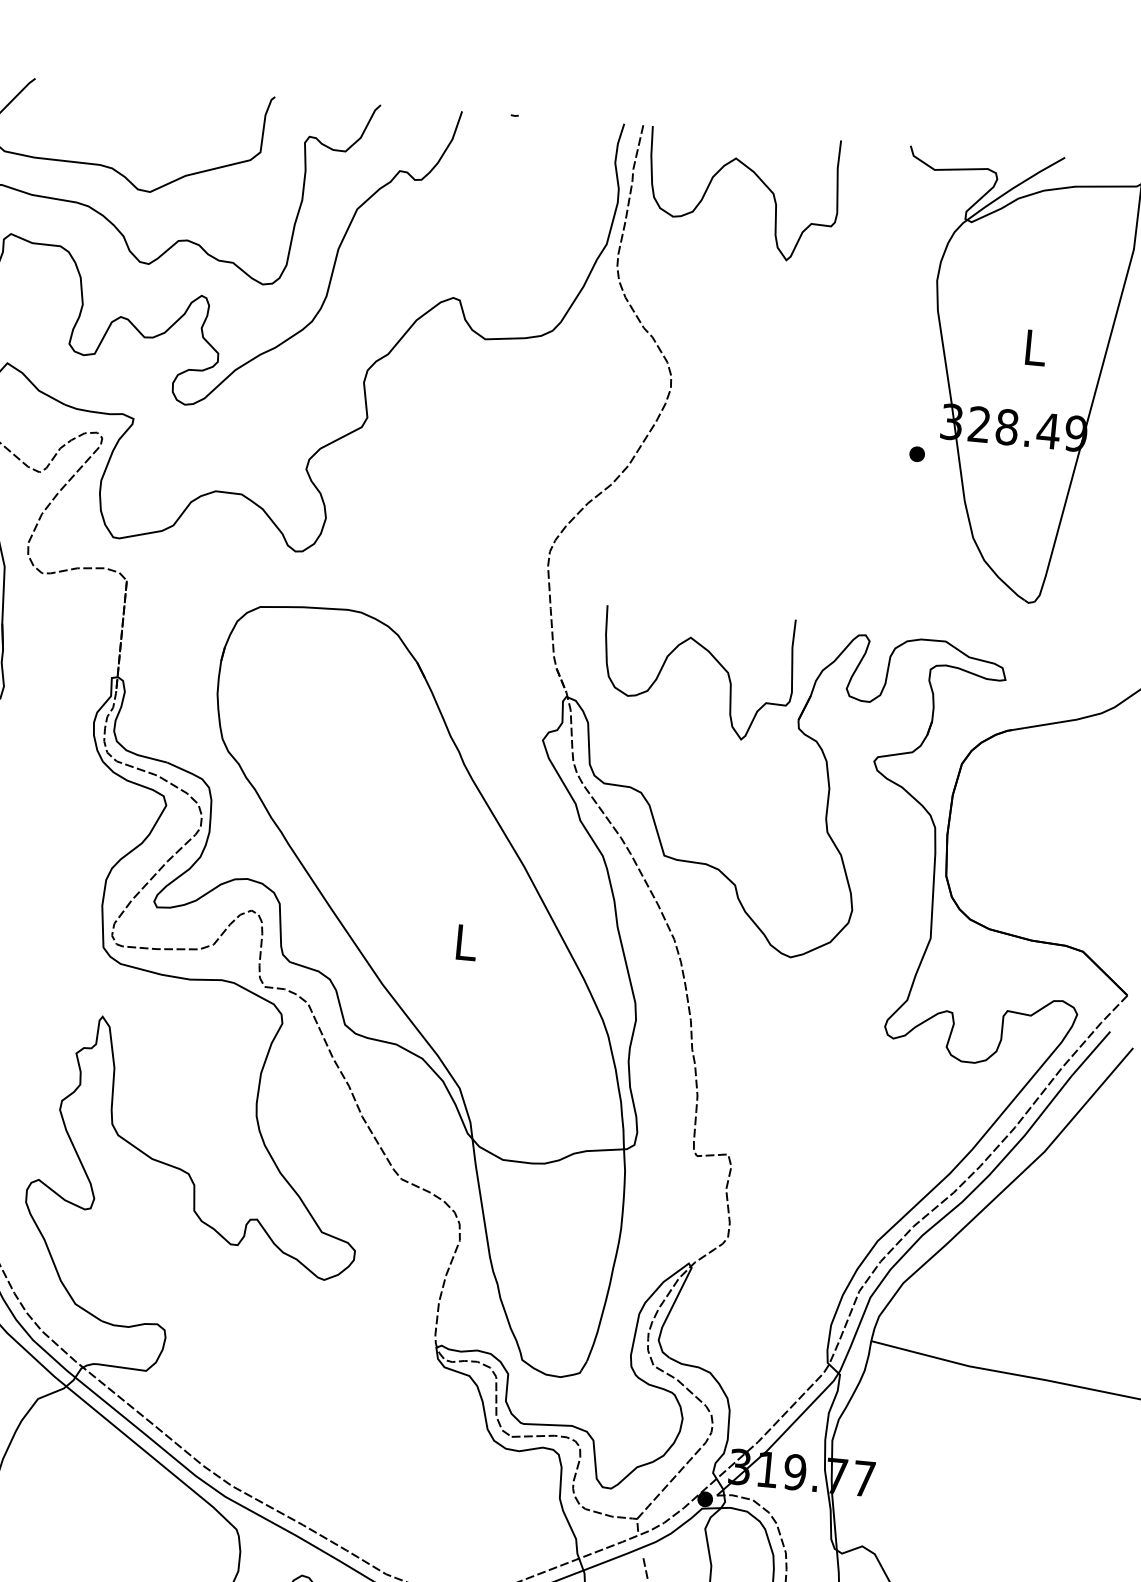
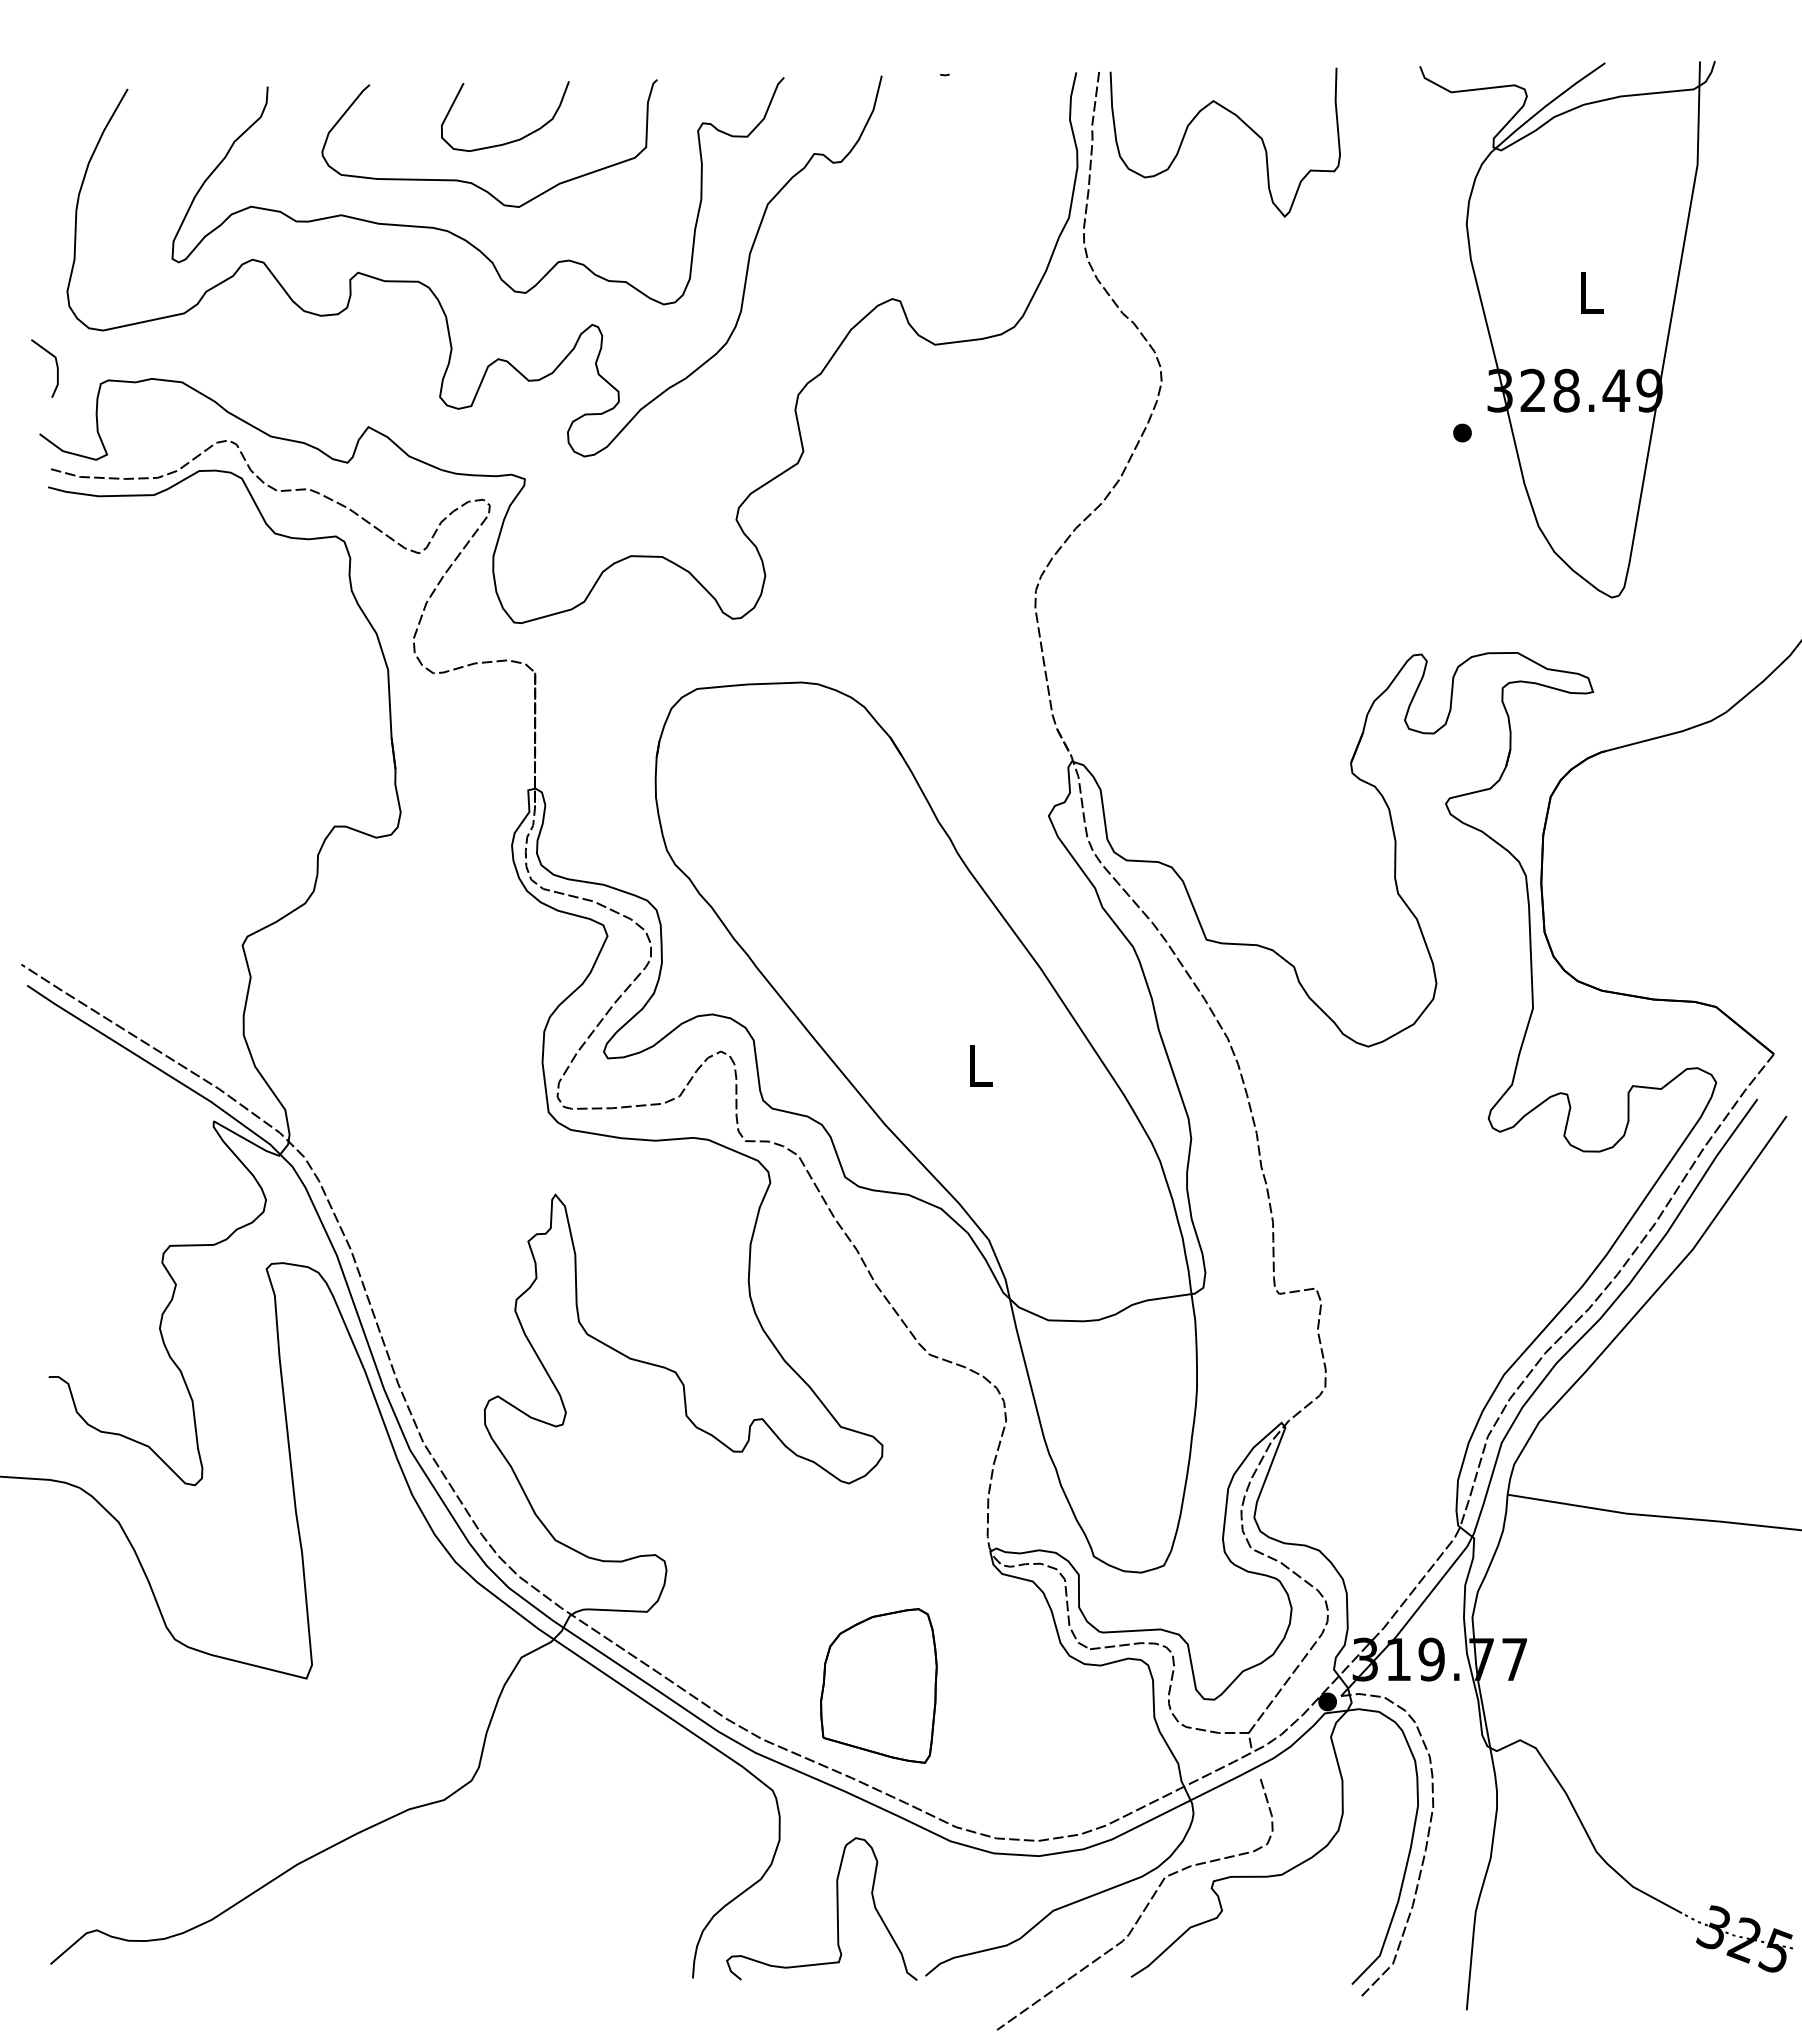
curve: (149, 136) -> (512, 140), added
curve: (714, 658) -> (1243, 699), removed
part: (332, 1450) -> (878, 1685), added

